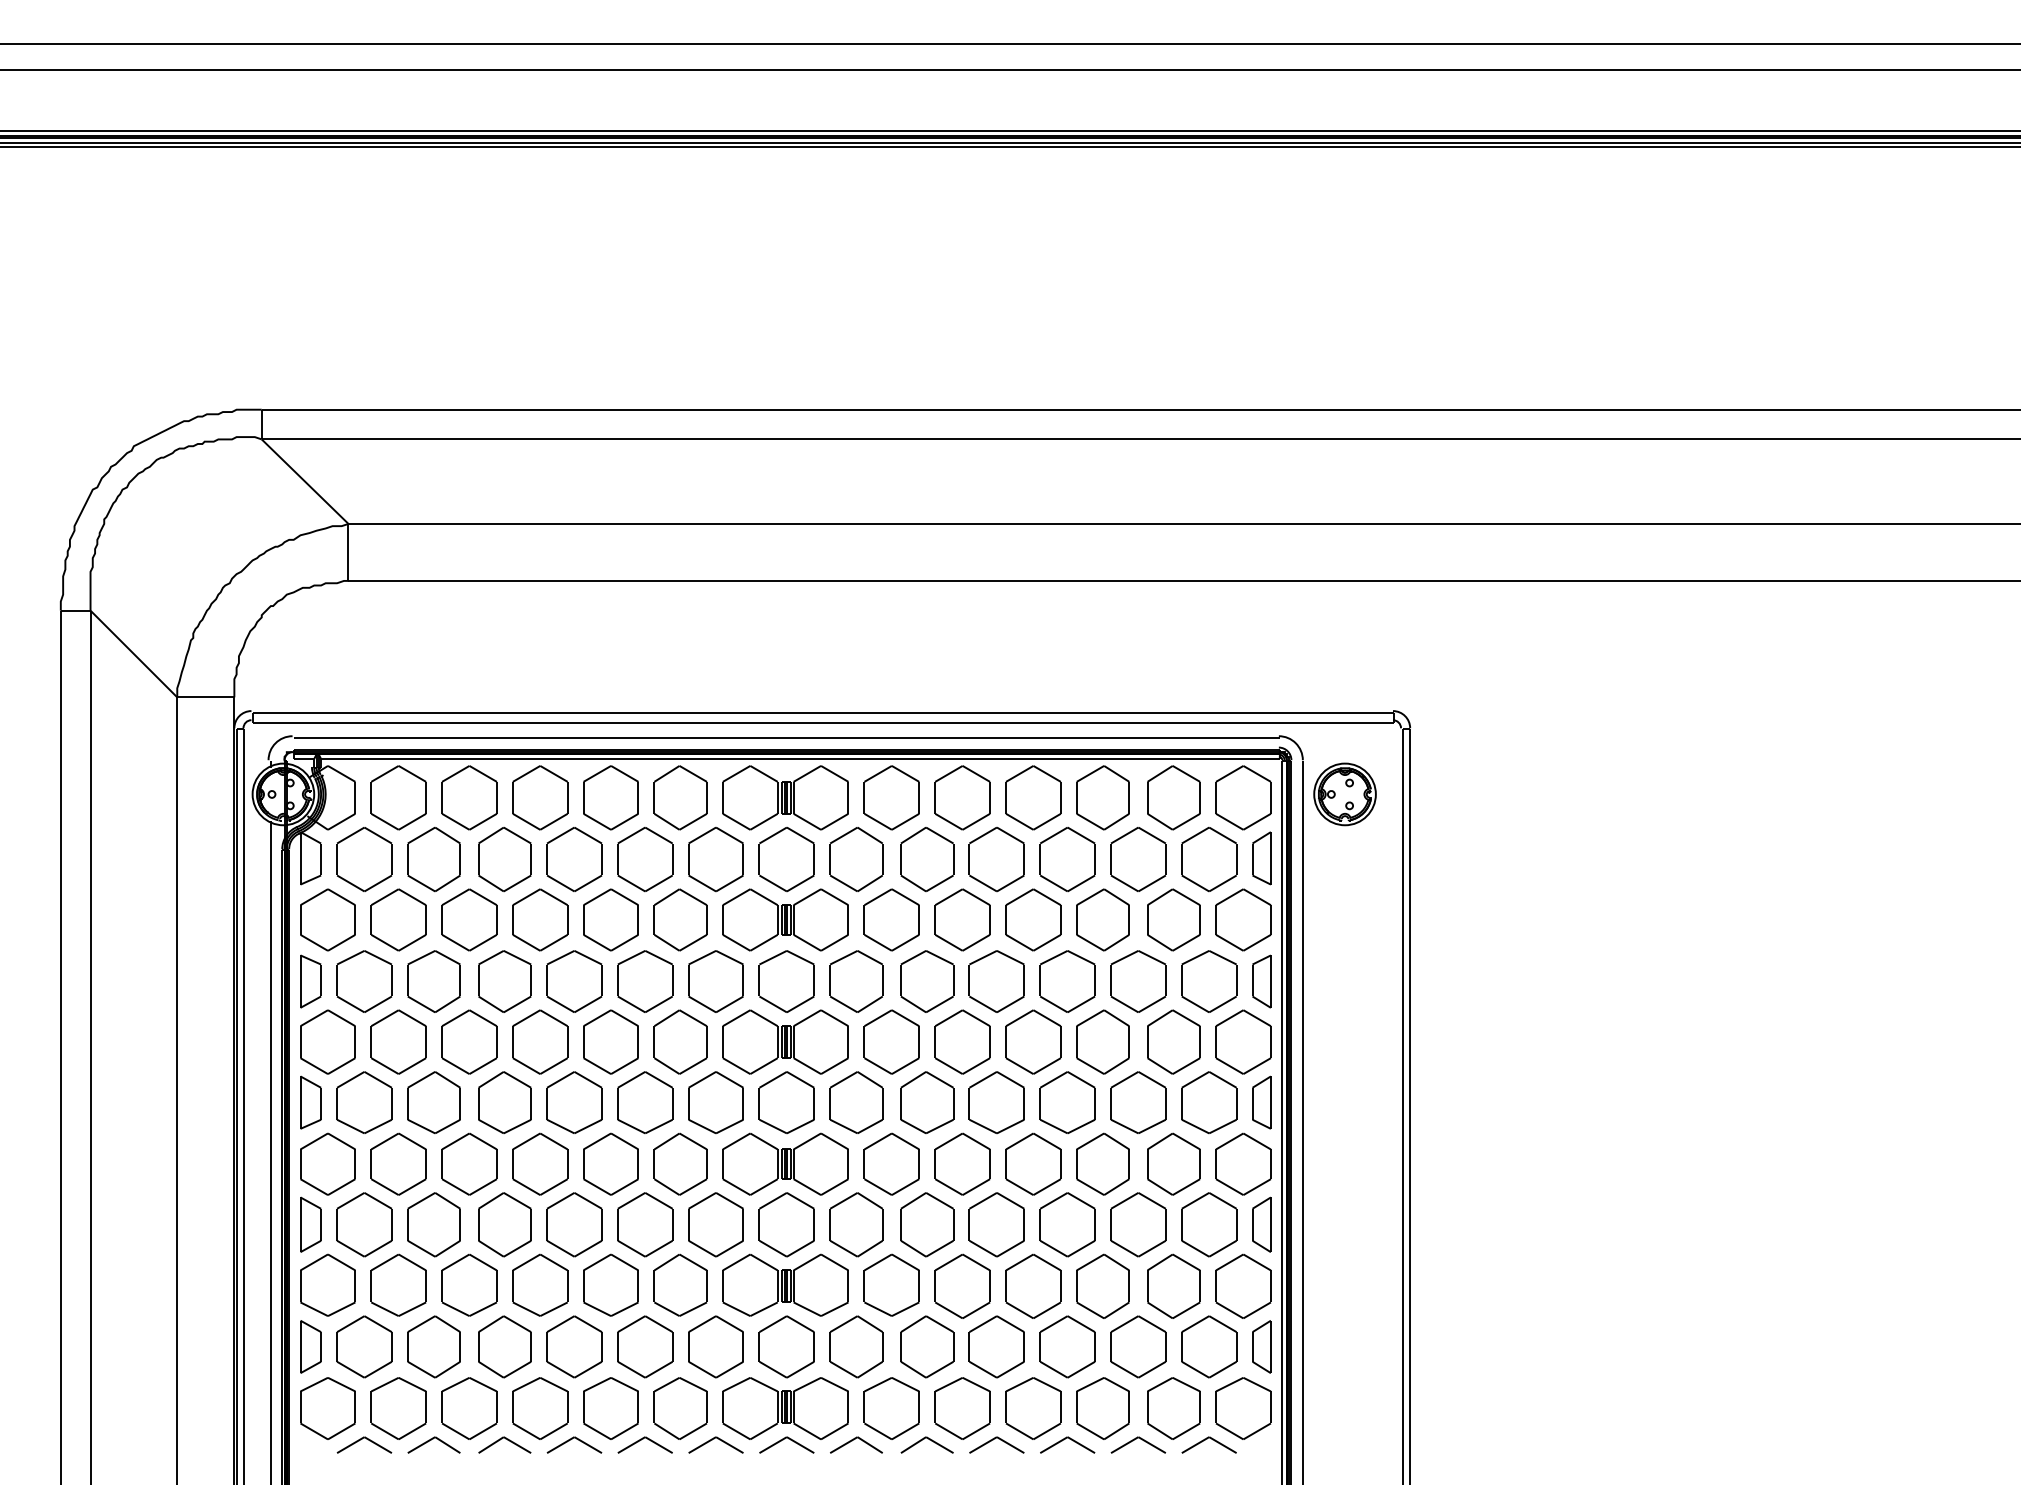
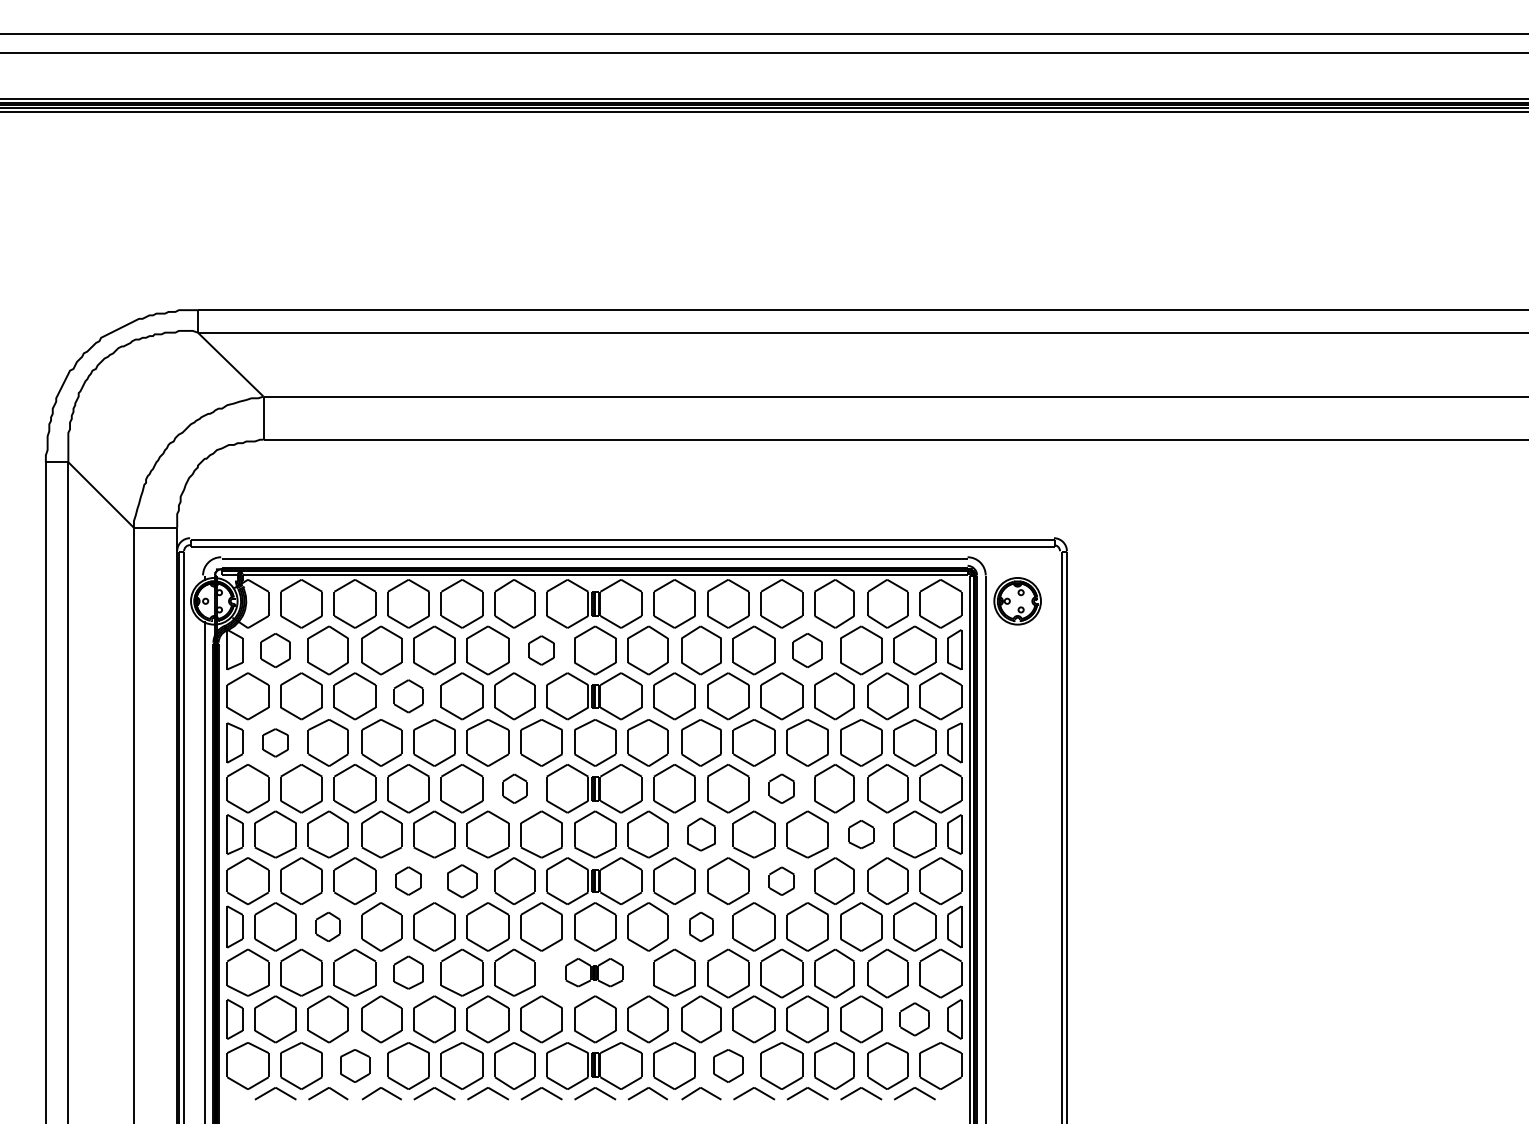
part: (364, 859) -> (275, 650), size x0.7
part: (715, 859) -> (541, 650), size x0.6
part: (1067, 859) -> (807, 650), size x0.7
part: (540, 920) -> (408, 696), size x0.7
part: (364, 981) -> (275, 742), size x0.6
part: (680, 1041) -> (514, 788), size x0.6
part: (1032, 1041) -> (781, 788), size x0.6
part: (927, 1102) -> (701, 834), size x0.7
part: (1138, 1102) -> (861, 834), size x0.6
part: (540, 1163) -> (408, 880), size x0.6
part: (610, 1164) -> (461, 881), size x0.7
part: (1032, 1164) -> (781, 881), size x0.6
part: (433, 1224) -> (327, 926), size x0.6
part: (927, 1224) -> (701, 926), size x0.6
part: (540, 1284) -> (408, 972), size x0.7
part: (785, 1284) -> (594, 972), size x0.6
part: (1208, 1347) -> (914, 1019), size x0.7
part: (468, 1407) -> (354, 1065), size x0.7
part: (962, 1407) -> (728, 1065), size x0.7

